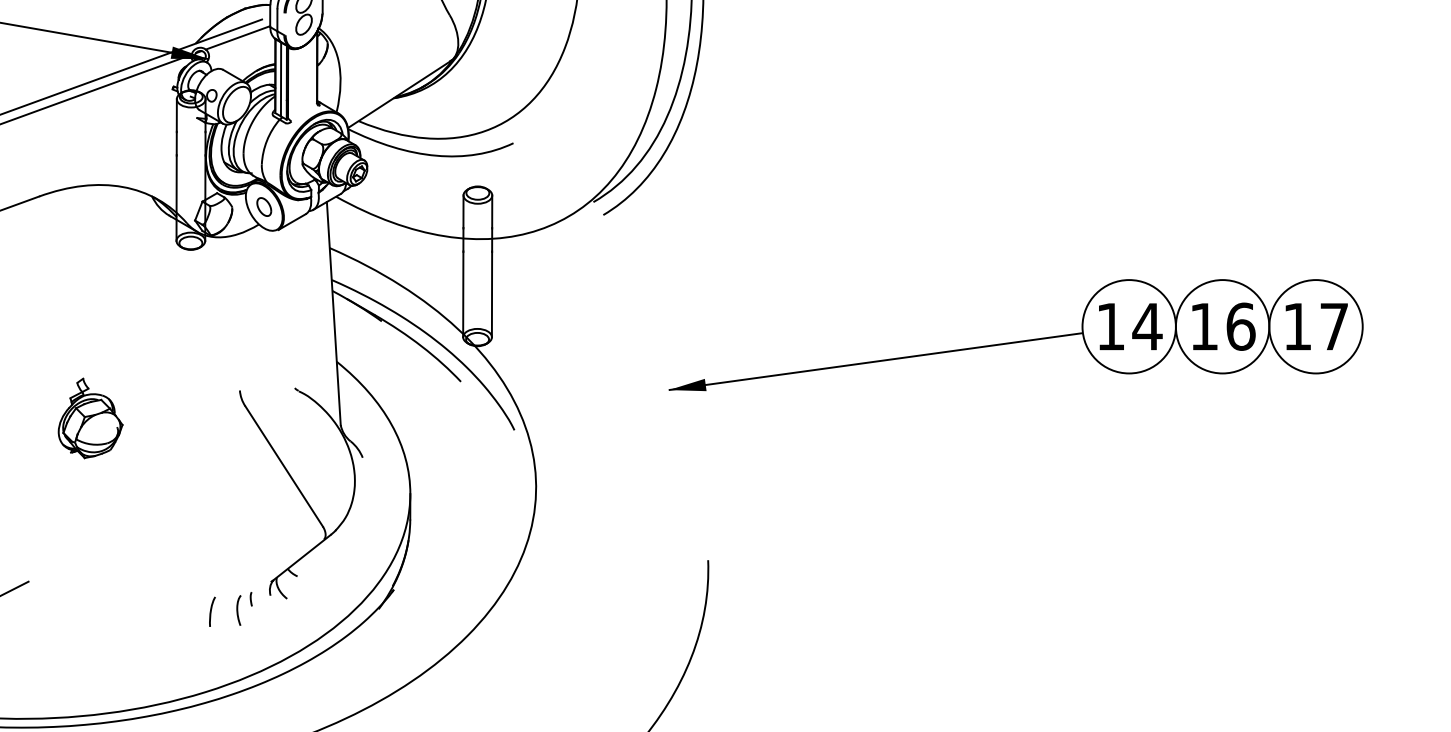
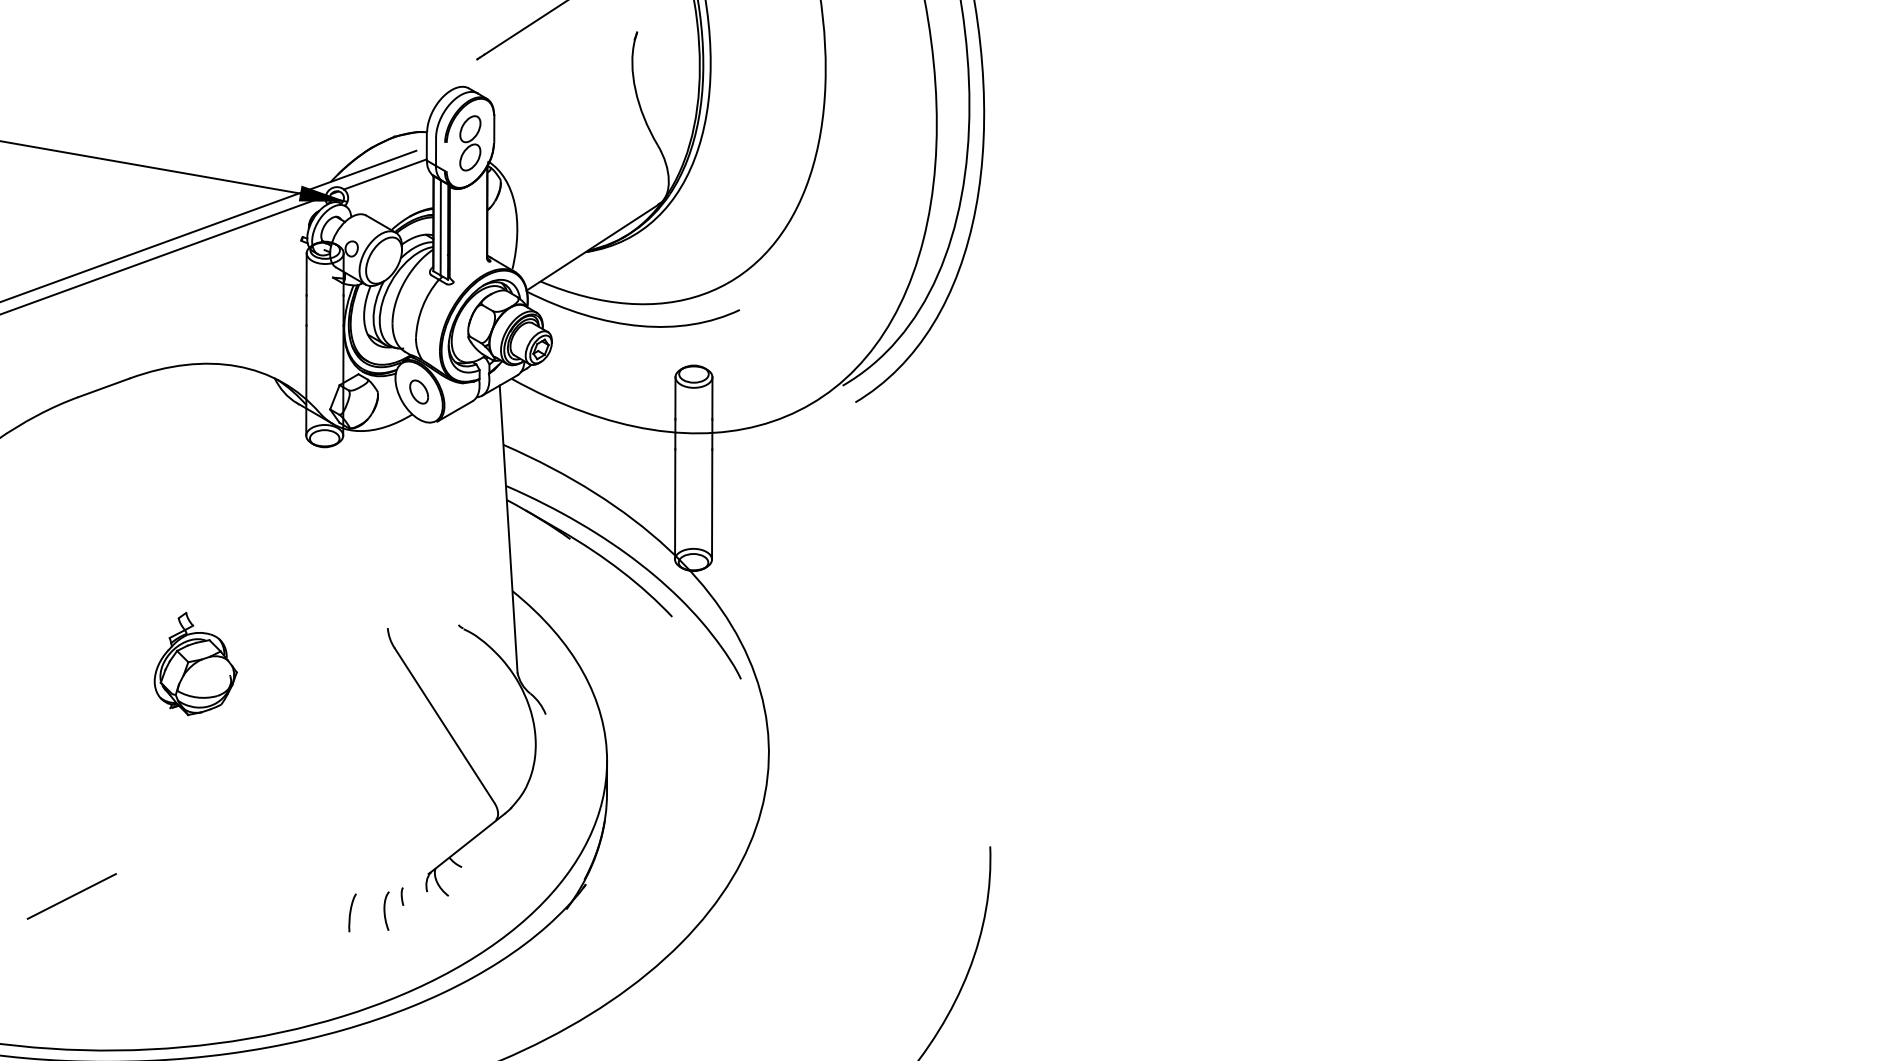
part: (1017, 341) -> (1388, 564), removed

